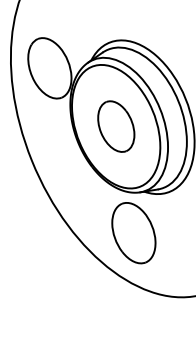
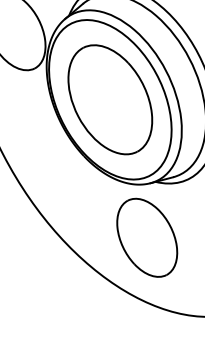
part: (116, 126) -> (110, 99), size x1.67

